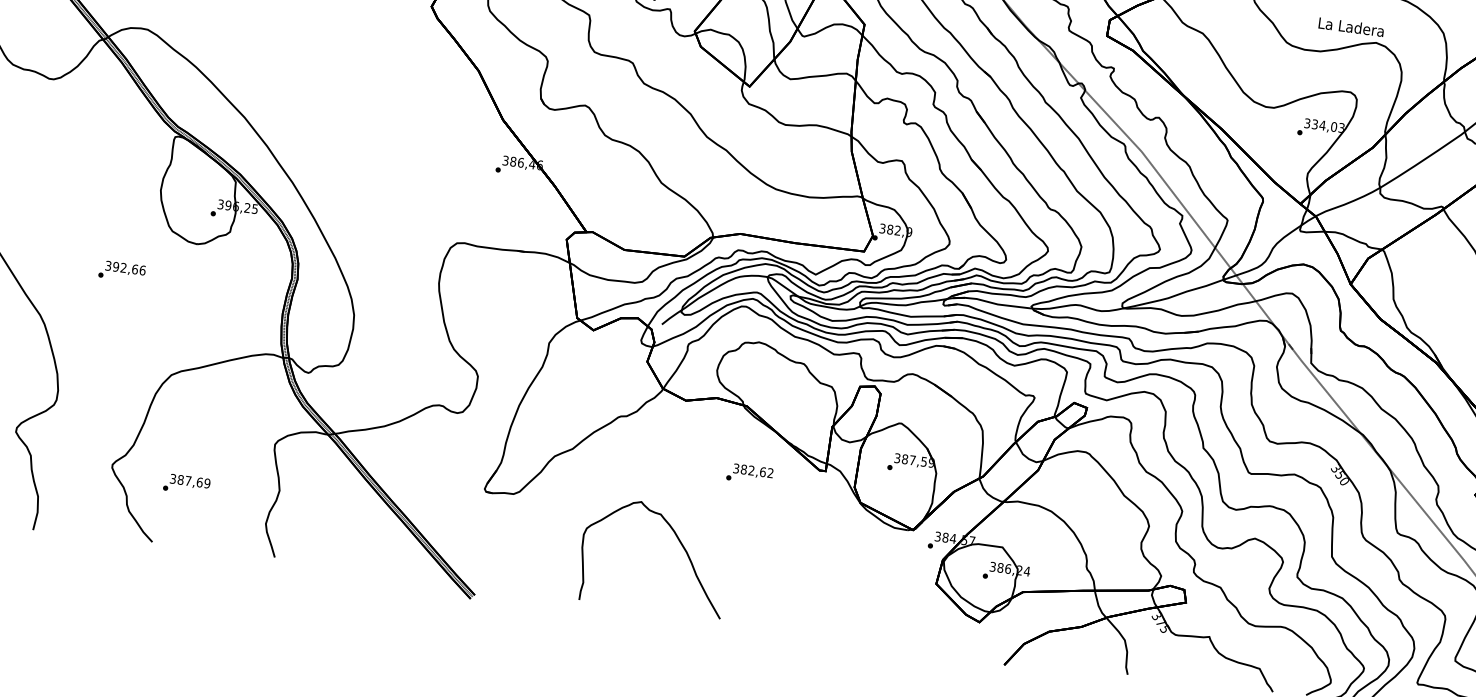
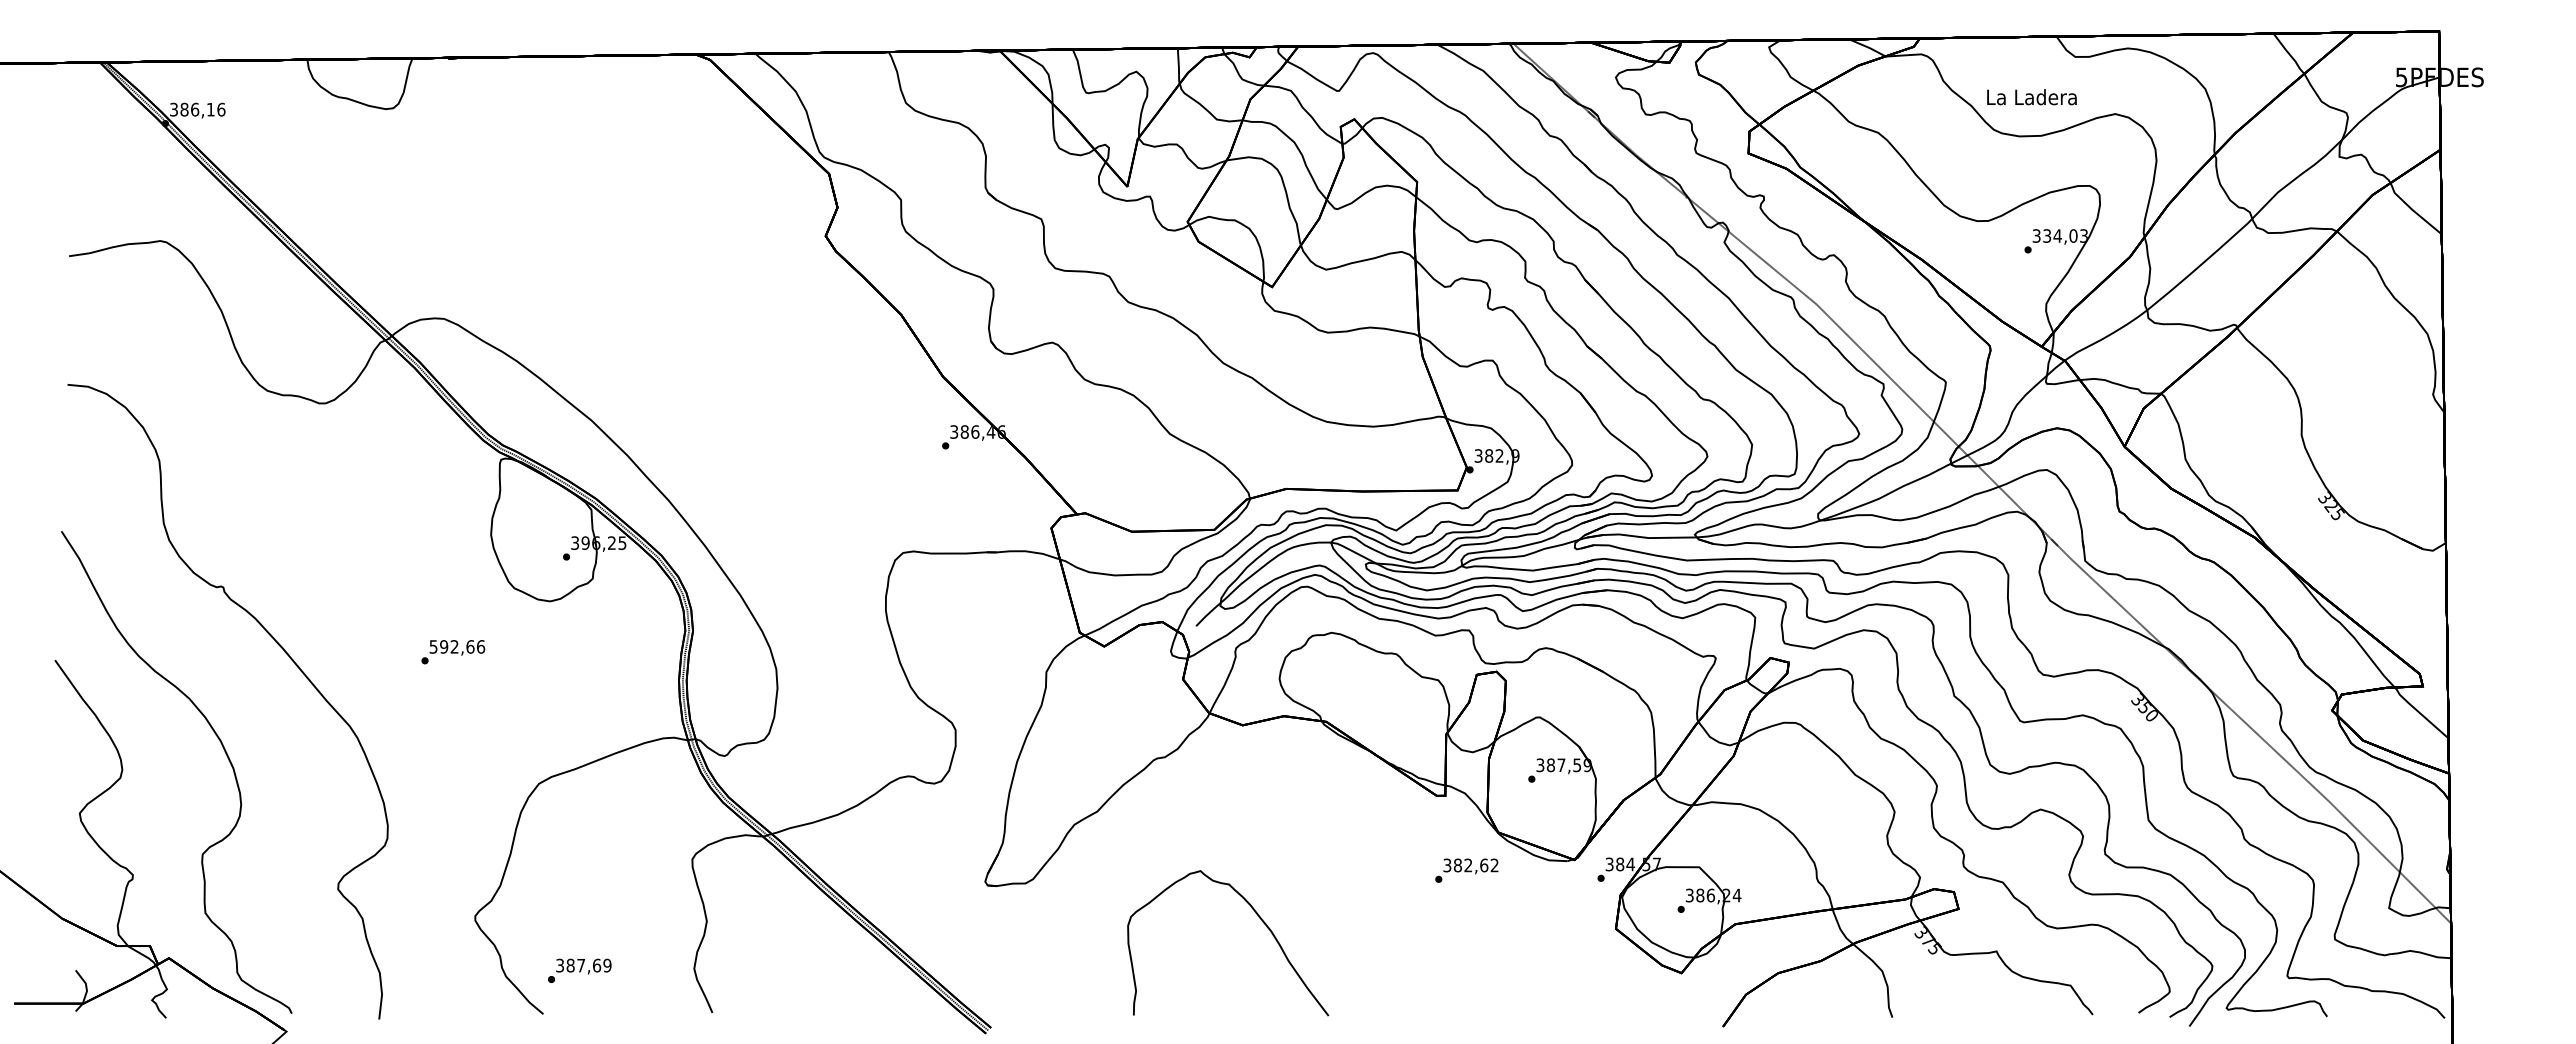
text: (1351, 27) -> (2031, 97), moved
text: (108, 265) -> (433, 646), 392,66 -> 592,66
text: (749, 474) -> (1466, 870), moved
text: (186, 484) -> (579, 970), moved

